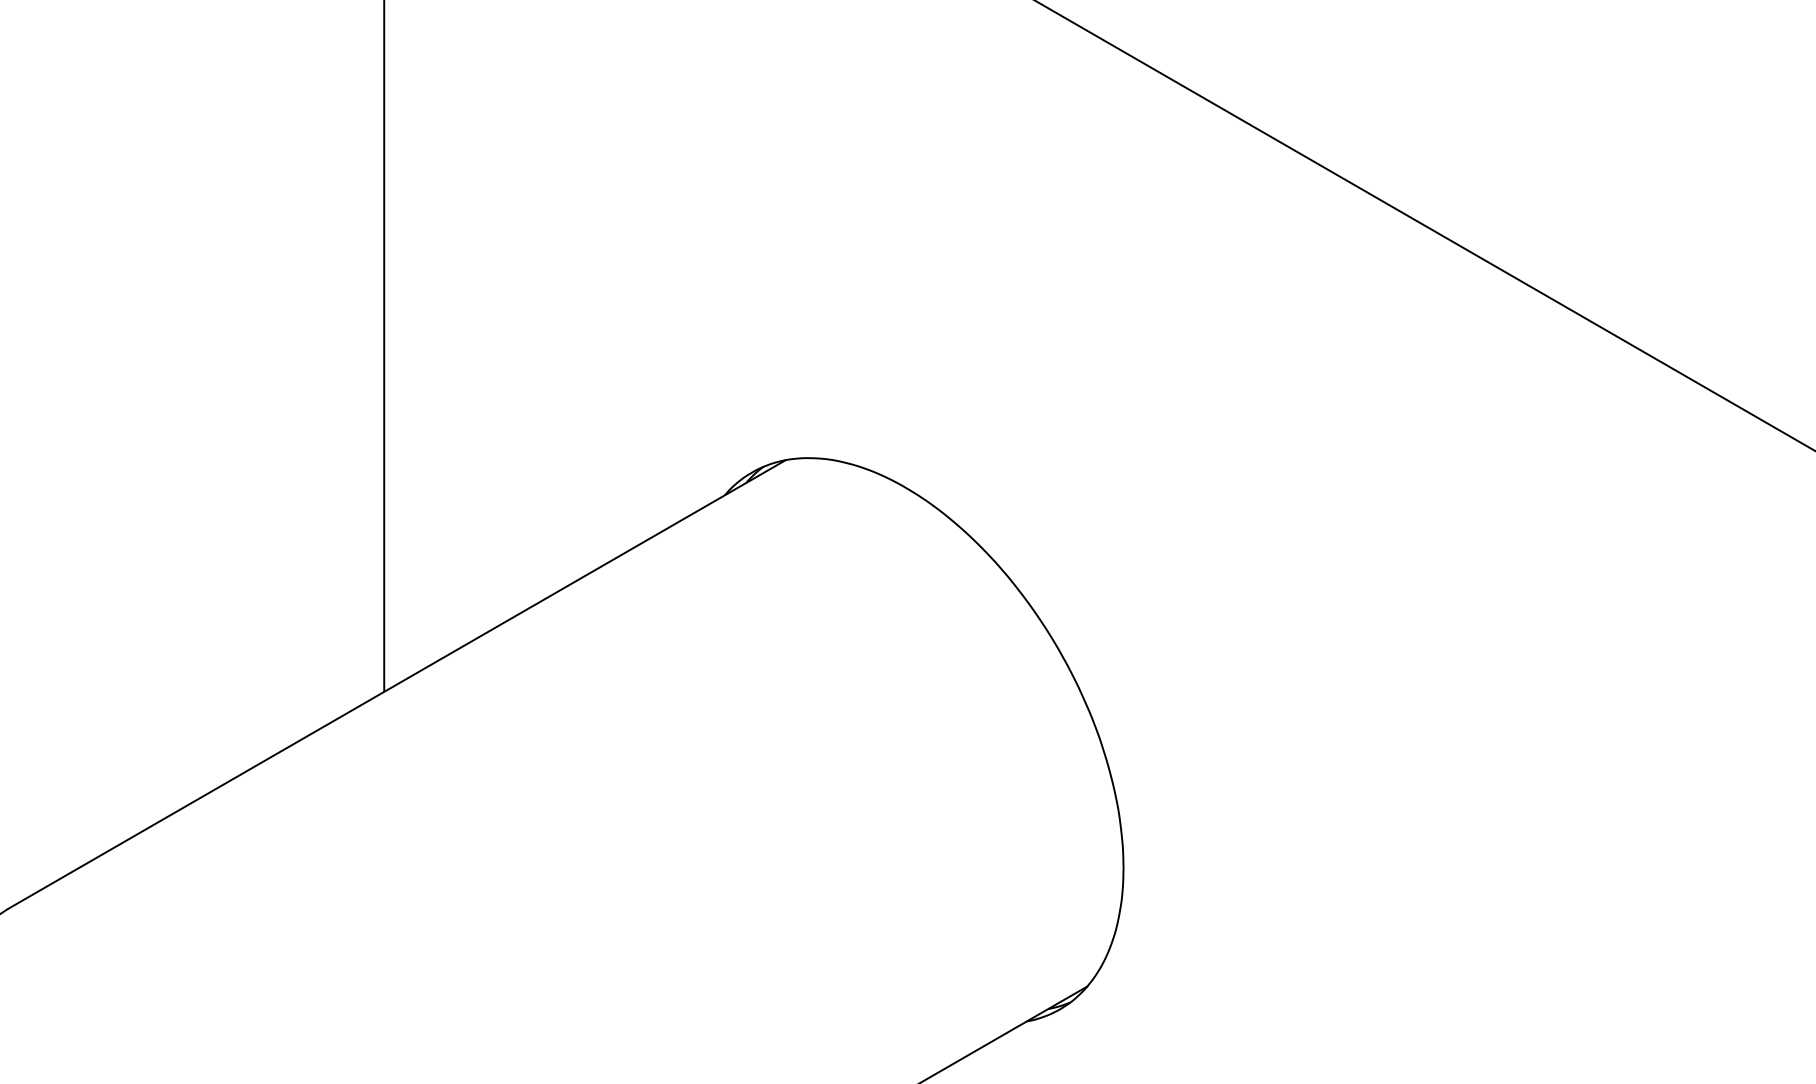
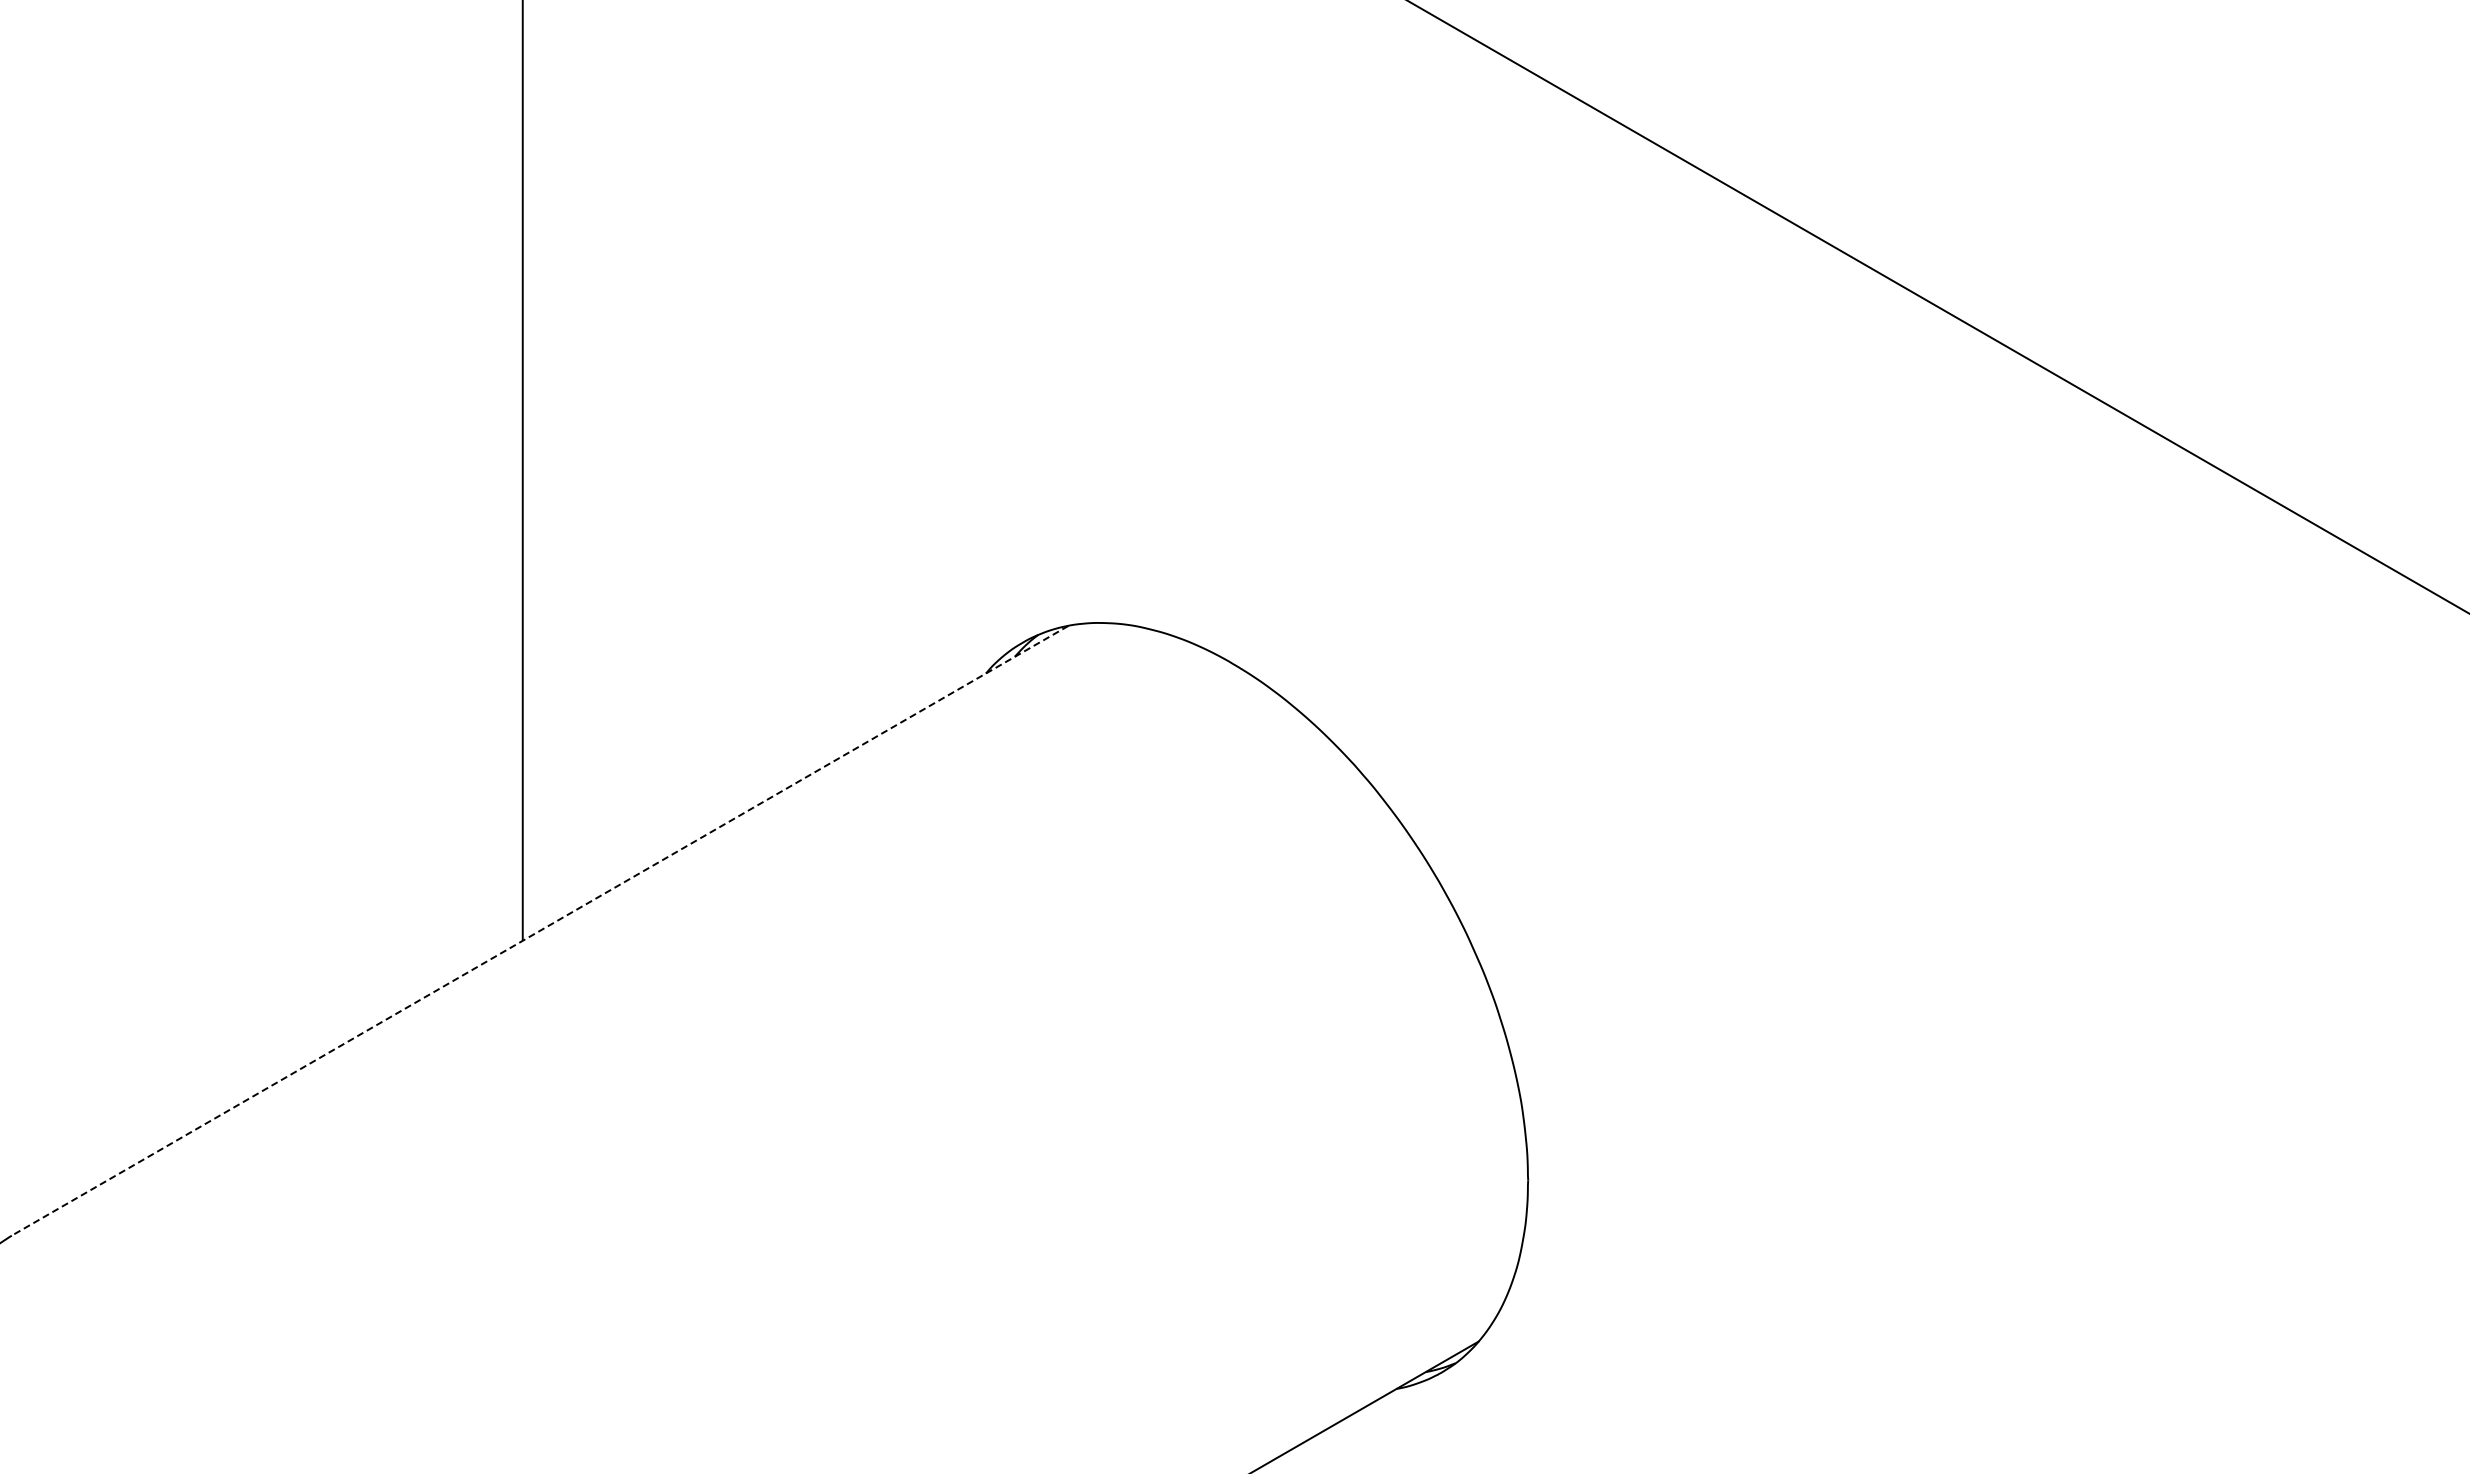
line: (397, 684) -> (540, 930), solid -> dashed

